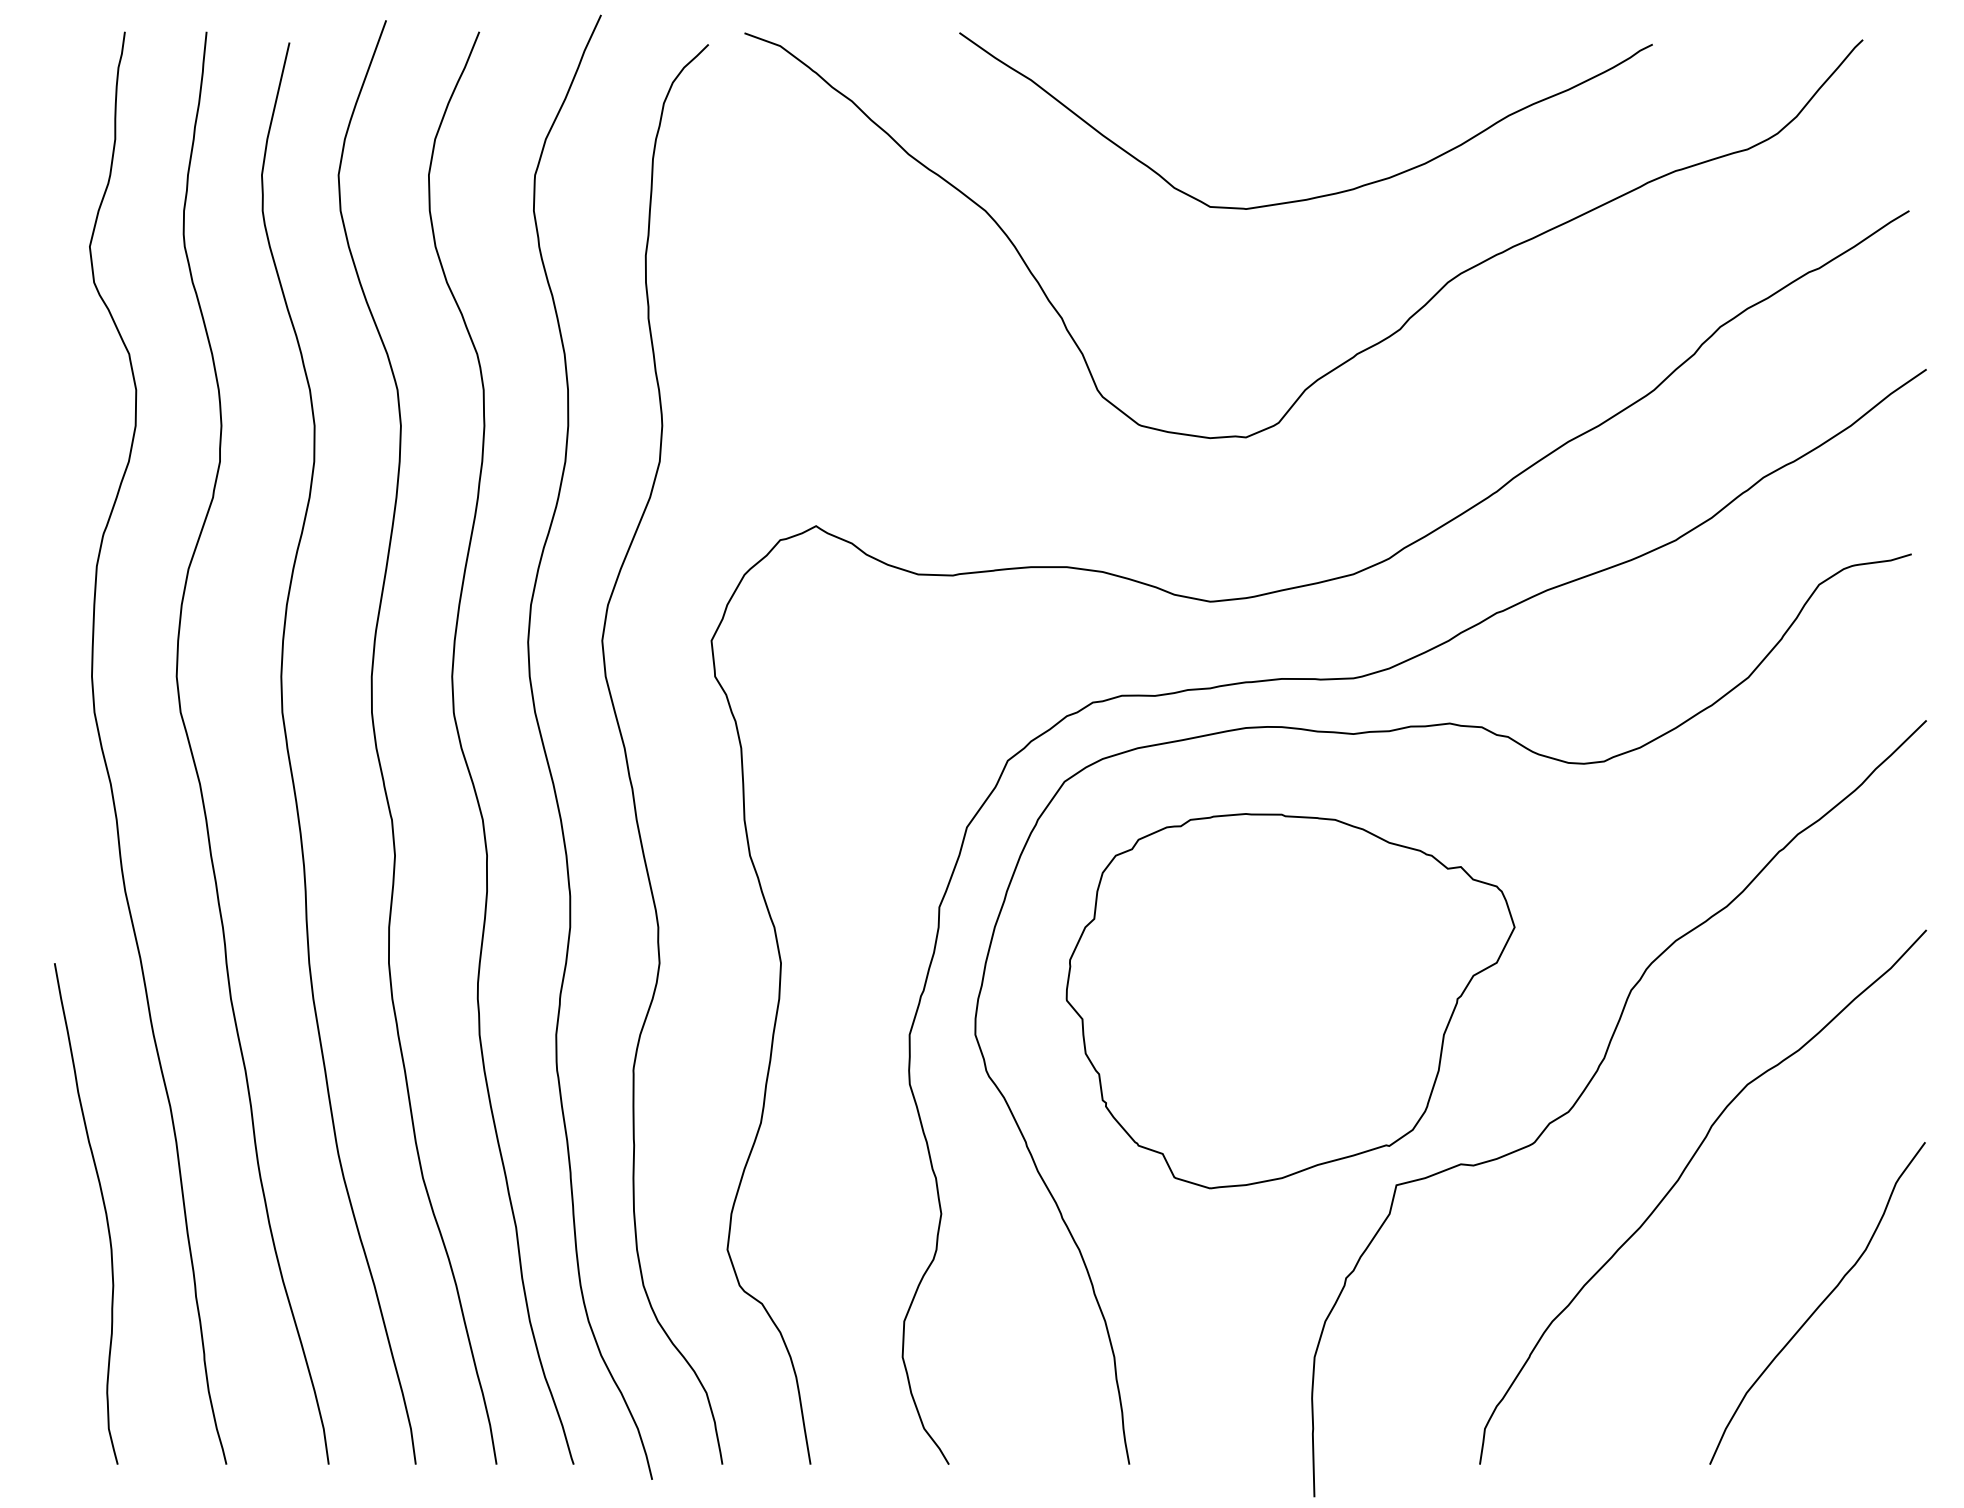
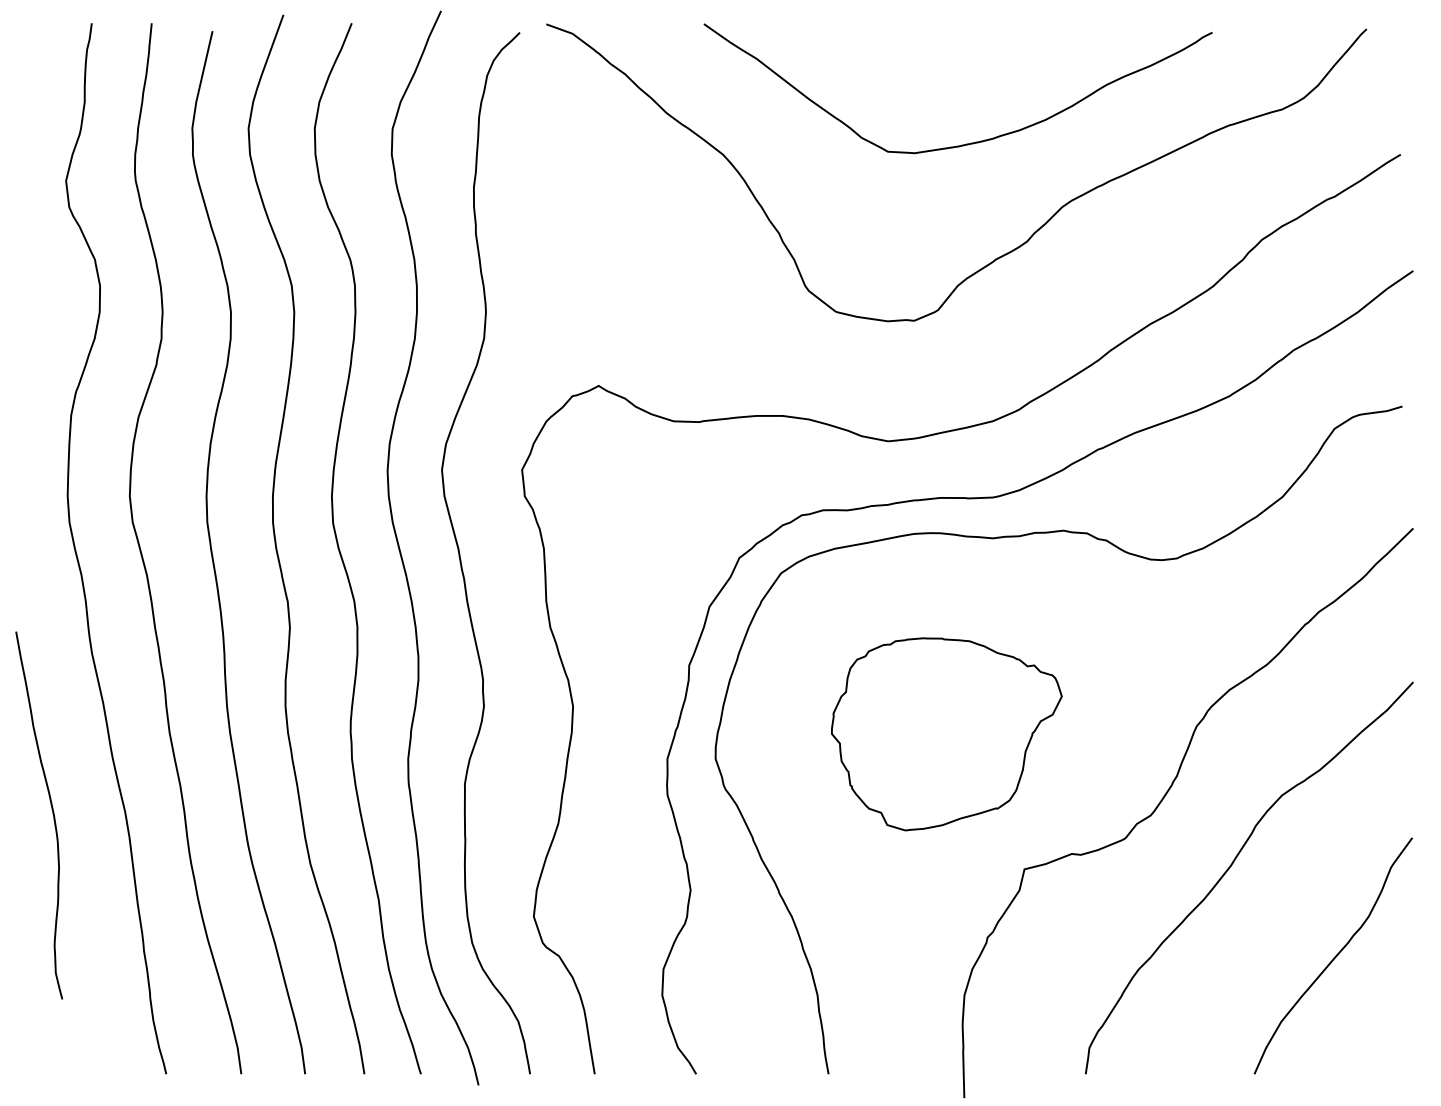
part: (1290, 1001) -> (946, 734), size x0.7
curve: (104, 1211) -> (52, 813), moved

